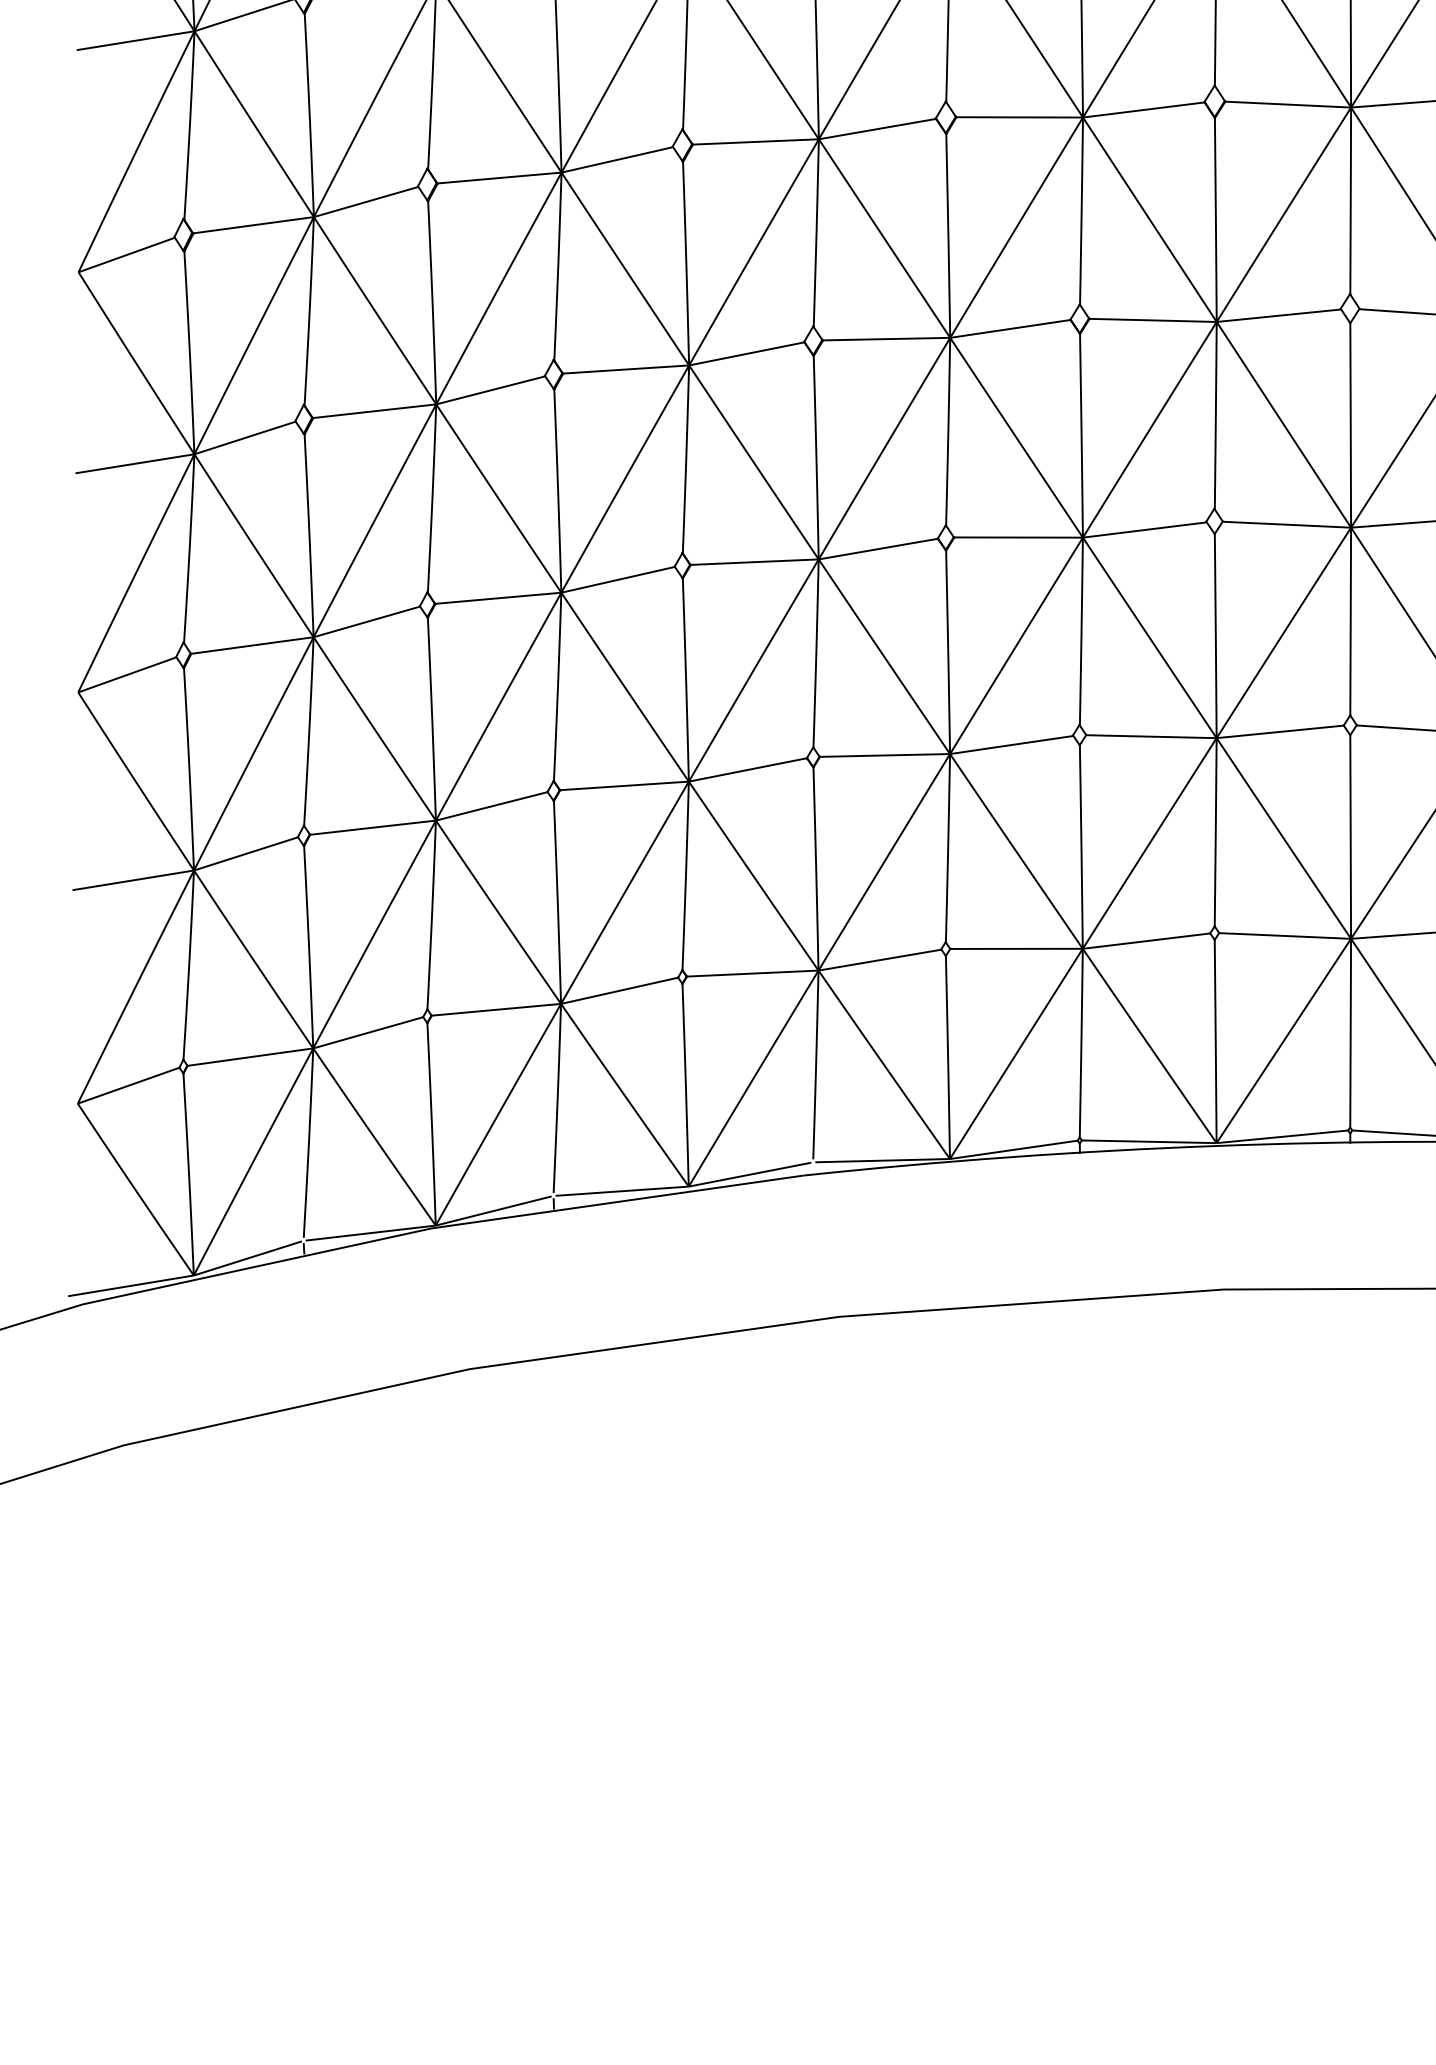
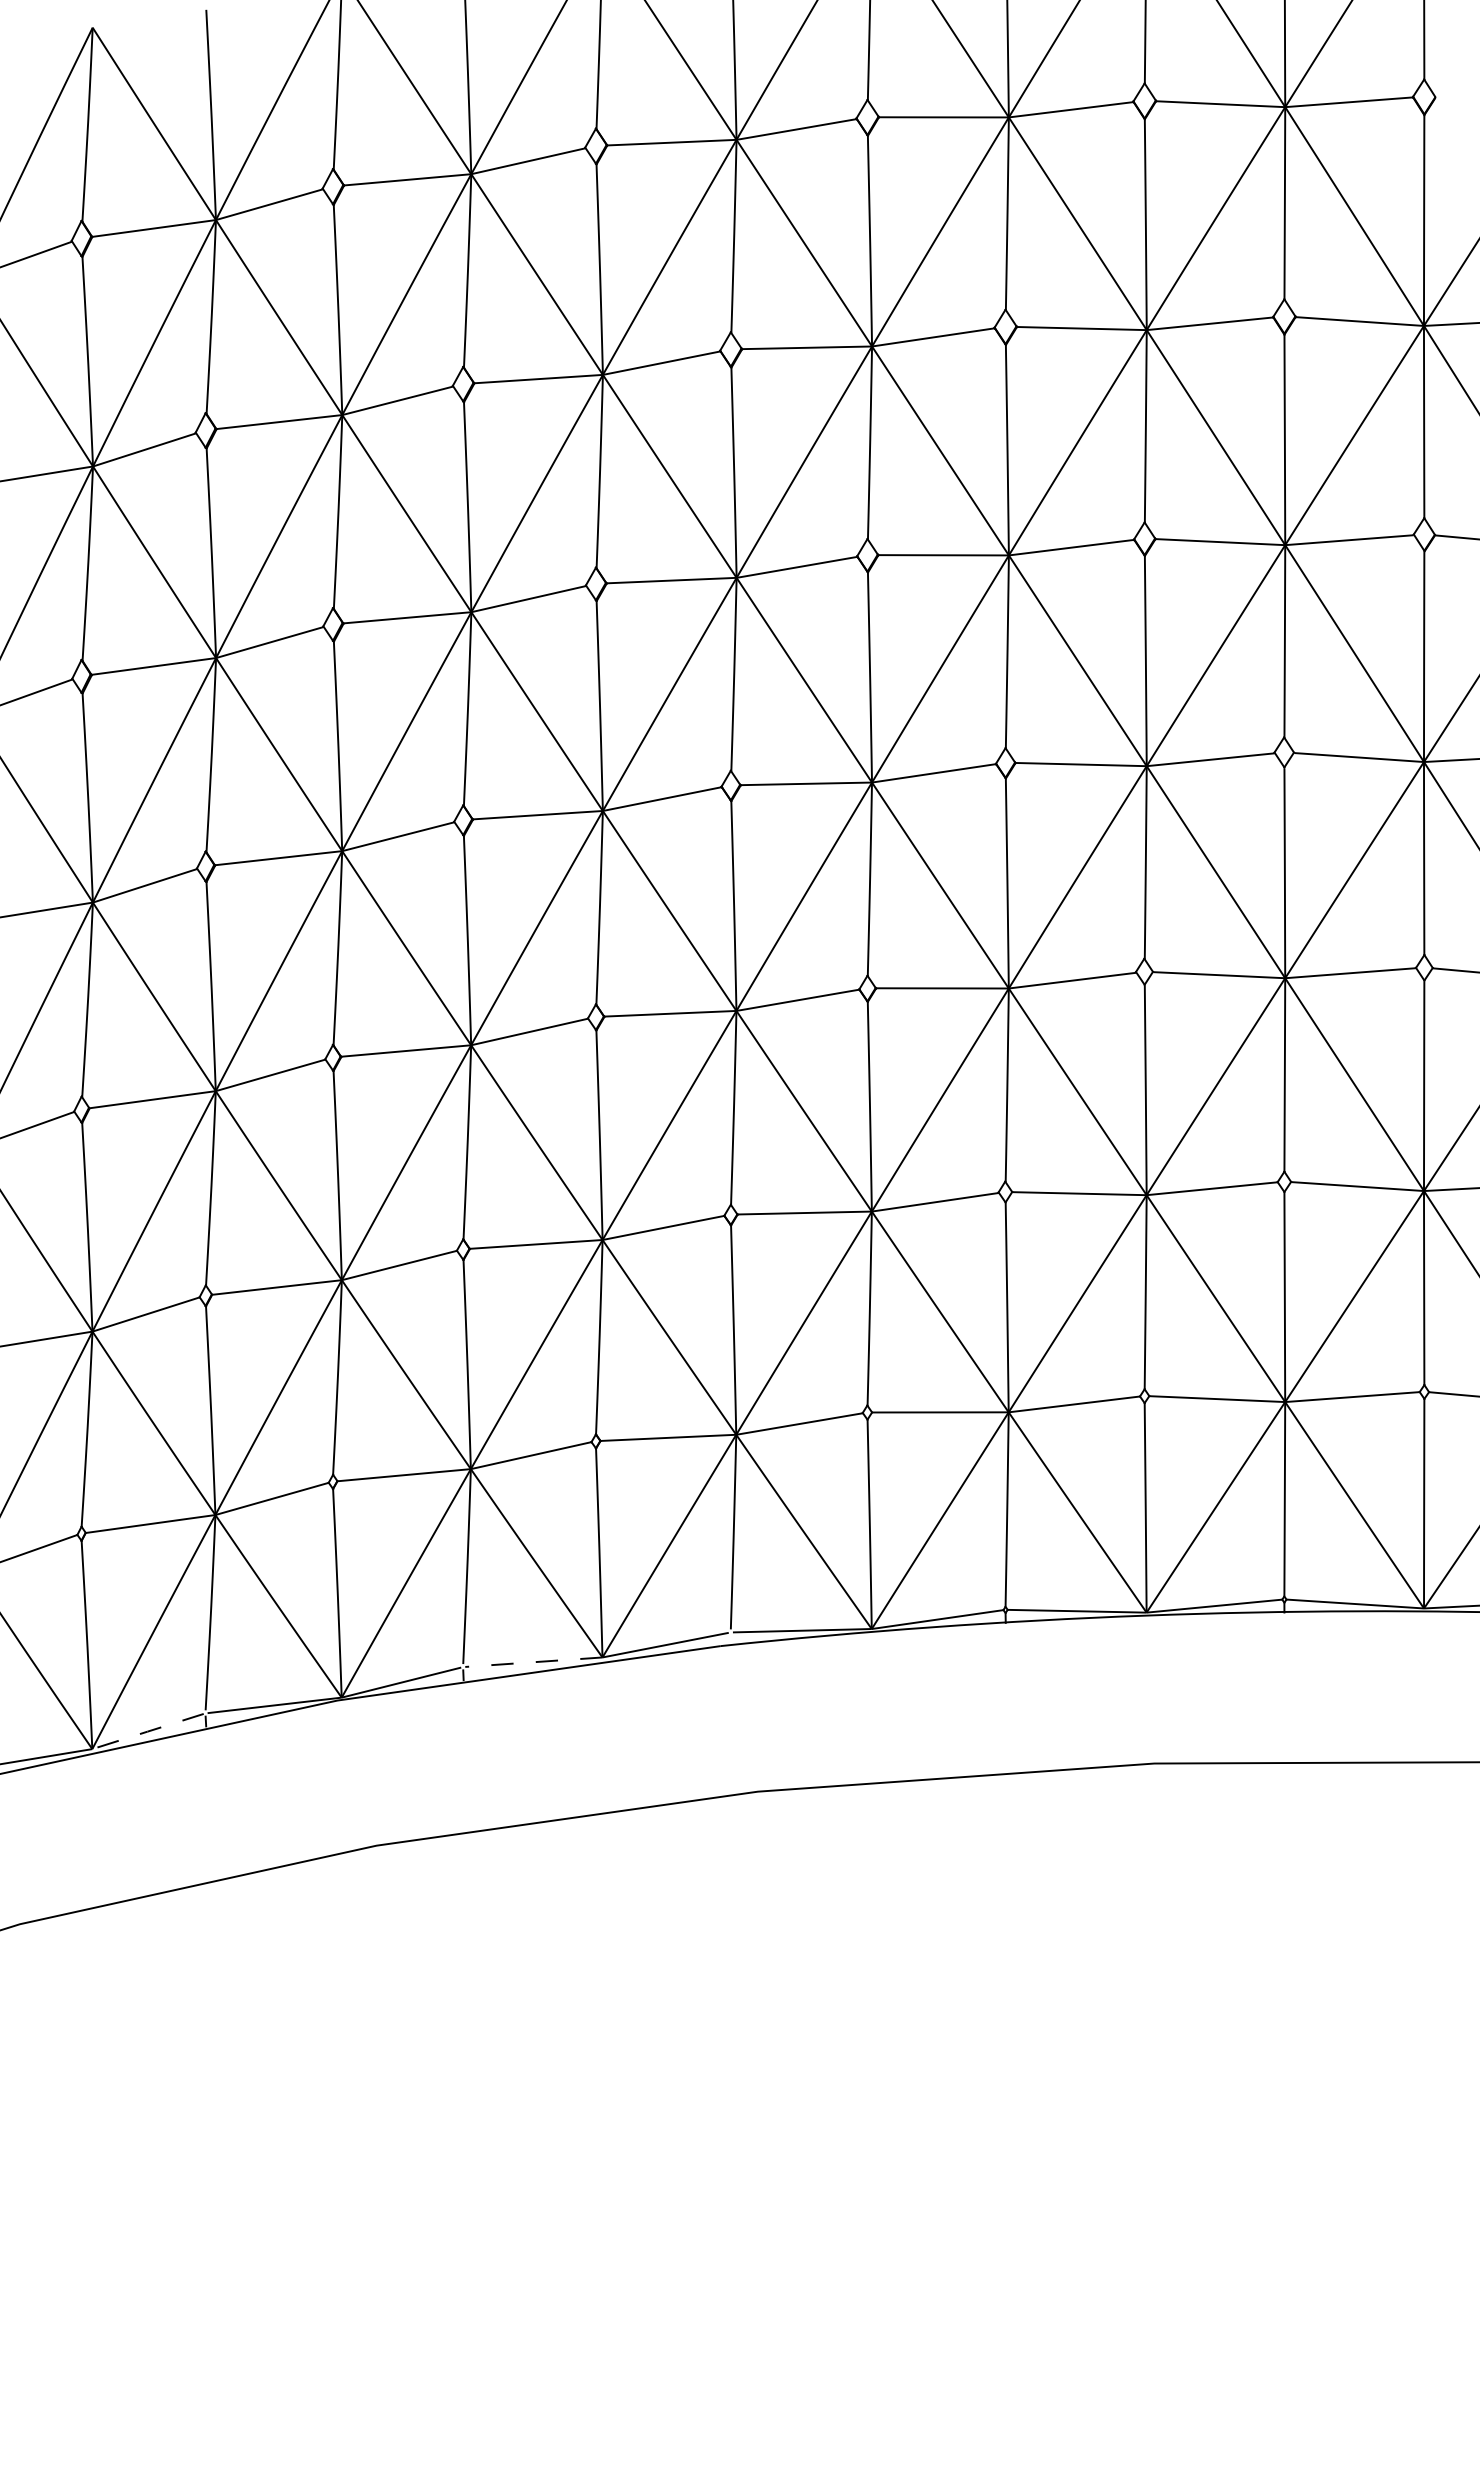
line: (621, 1191) -> (533, 1662), solid -> dashed
line: (248, 1258) -> (148, 1731), solid -> dashed

